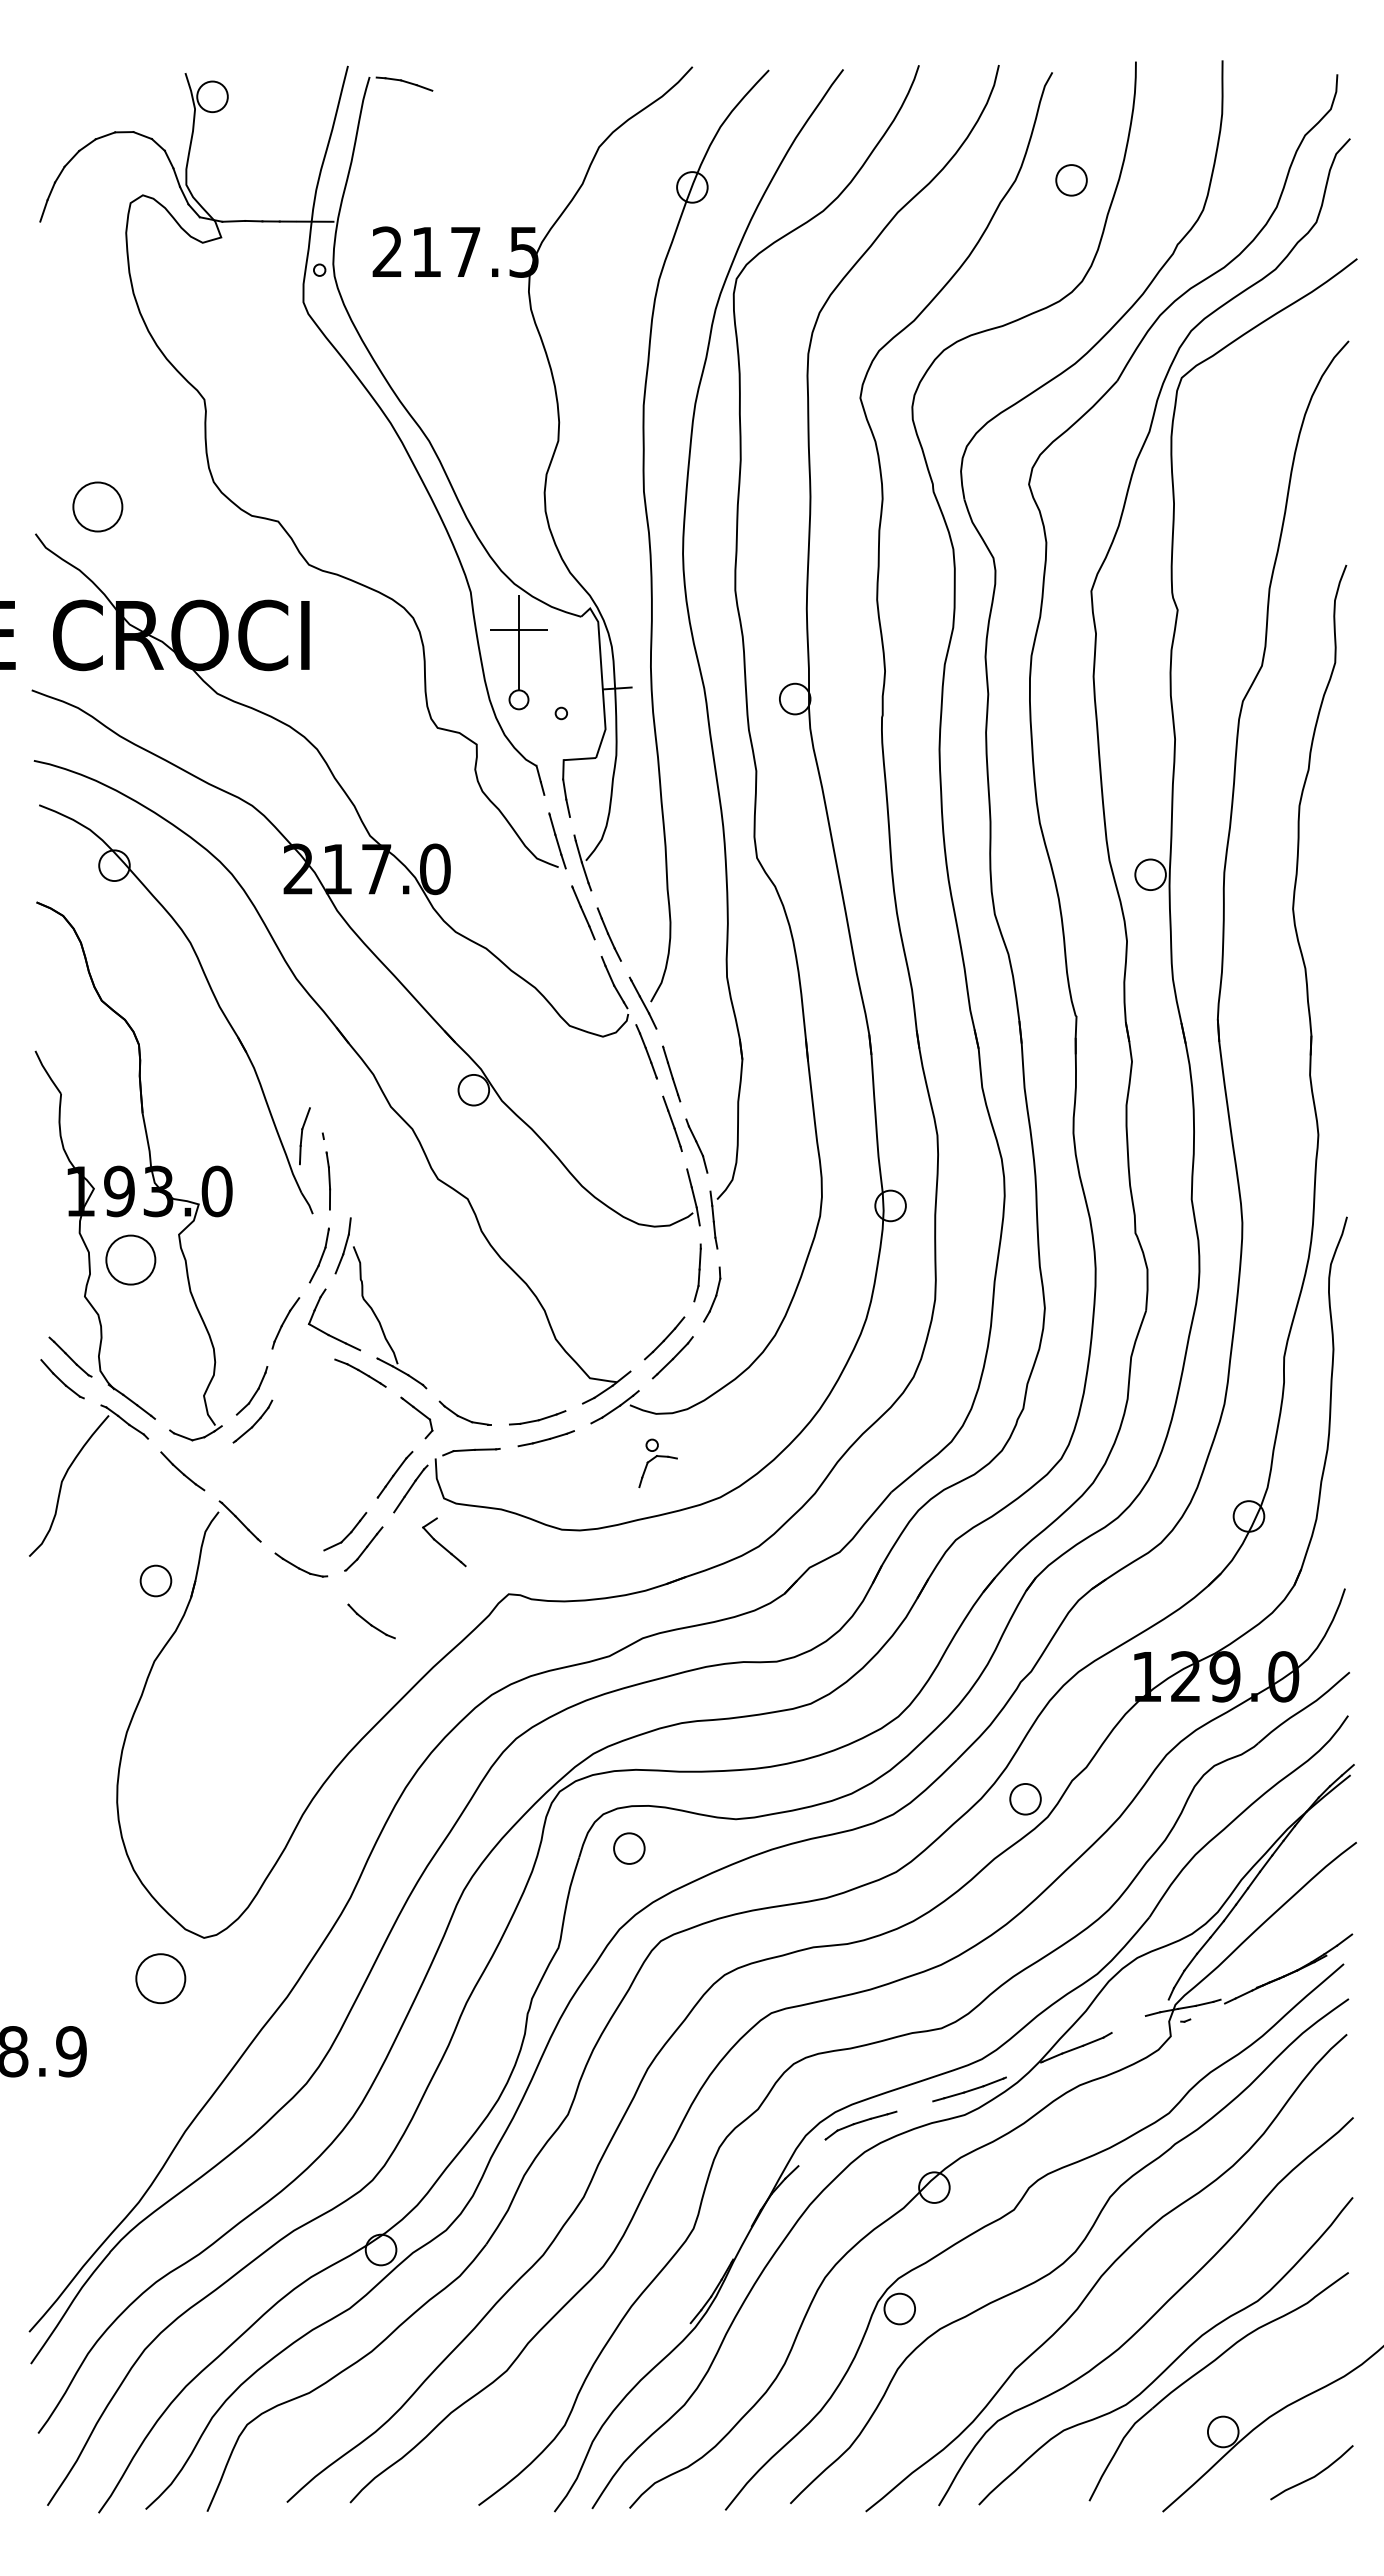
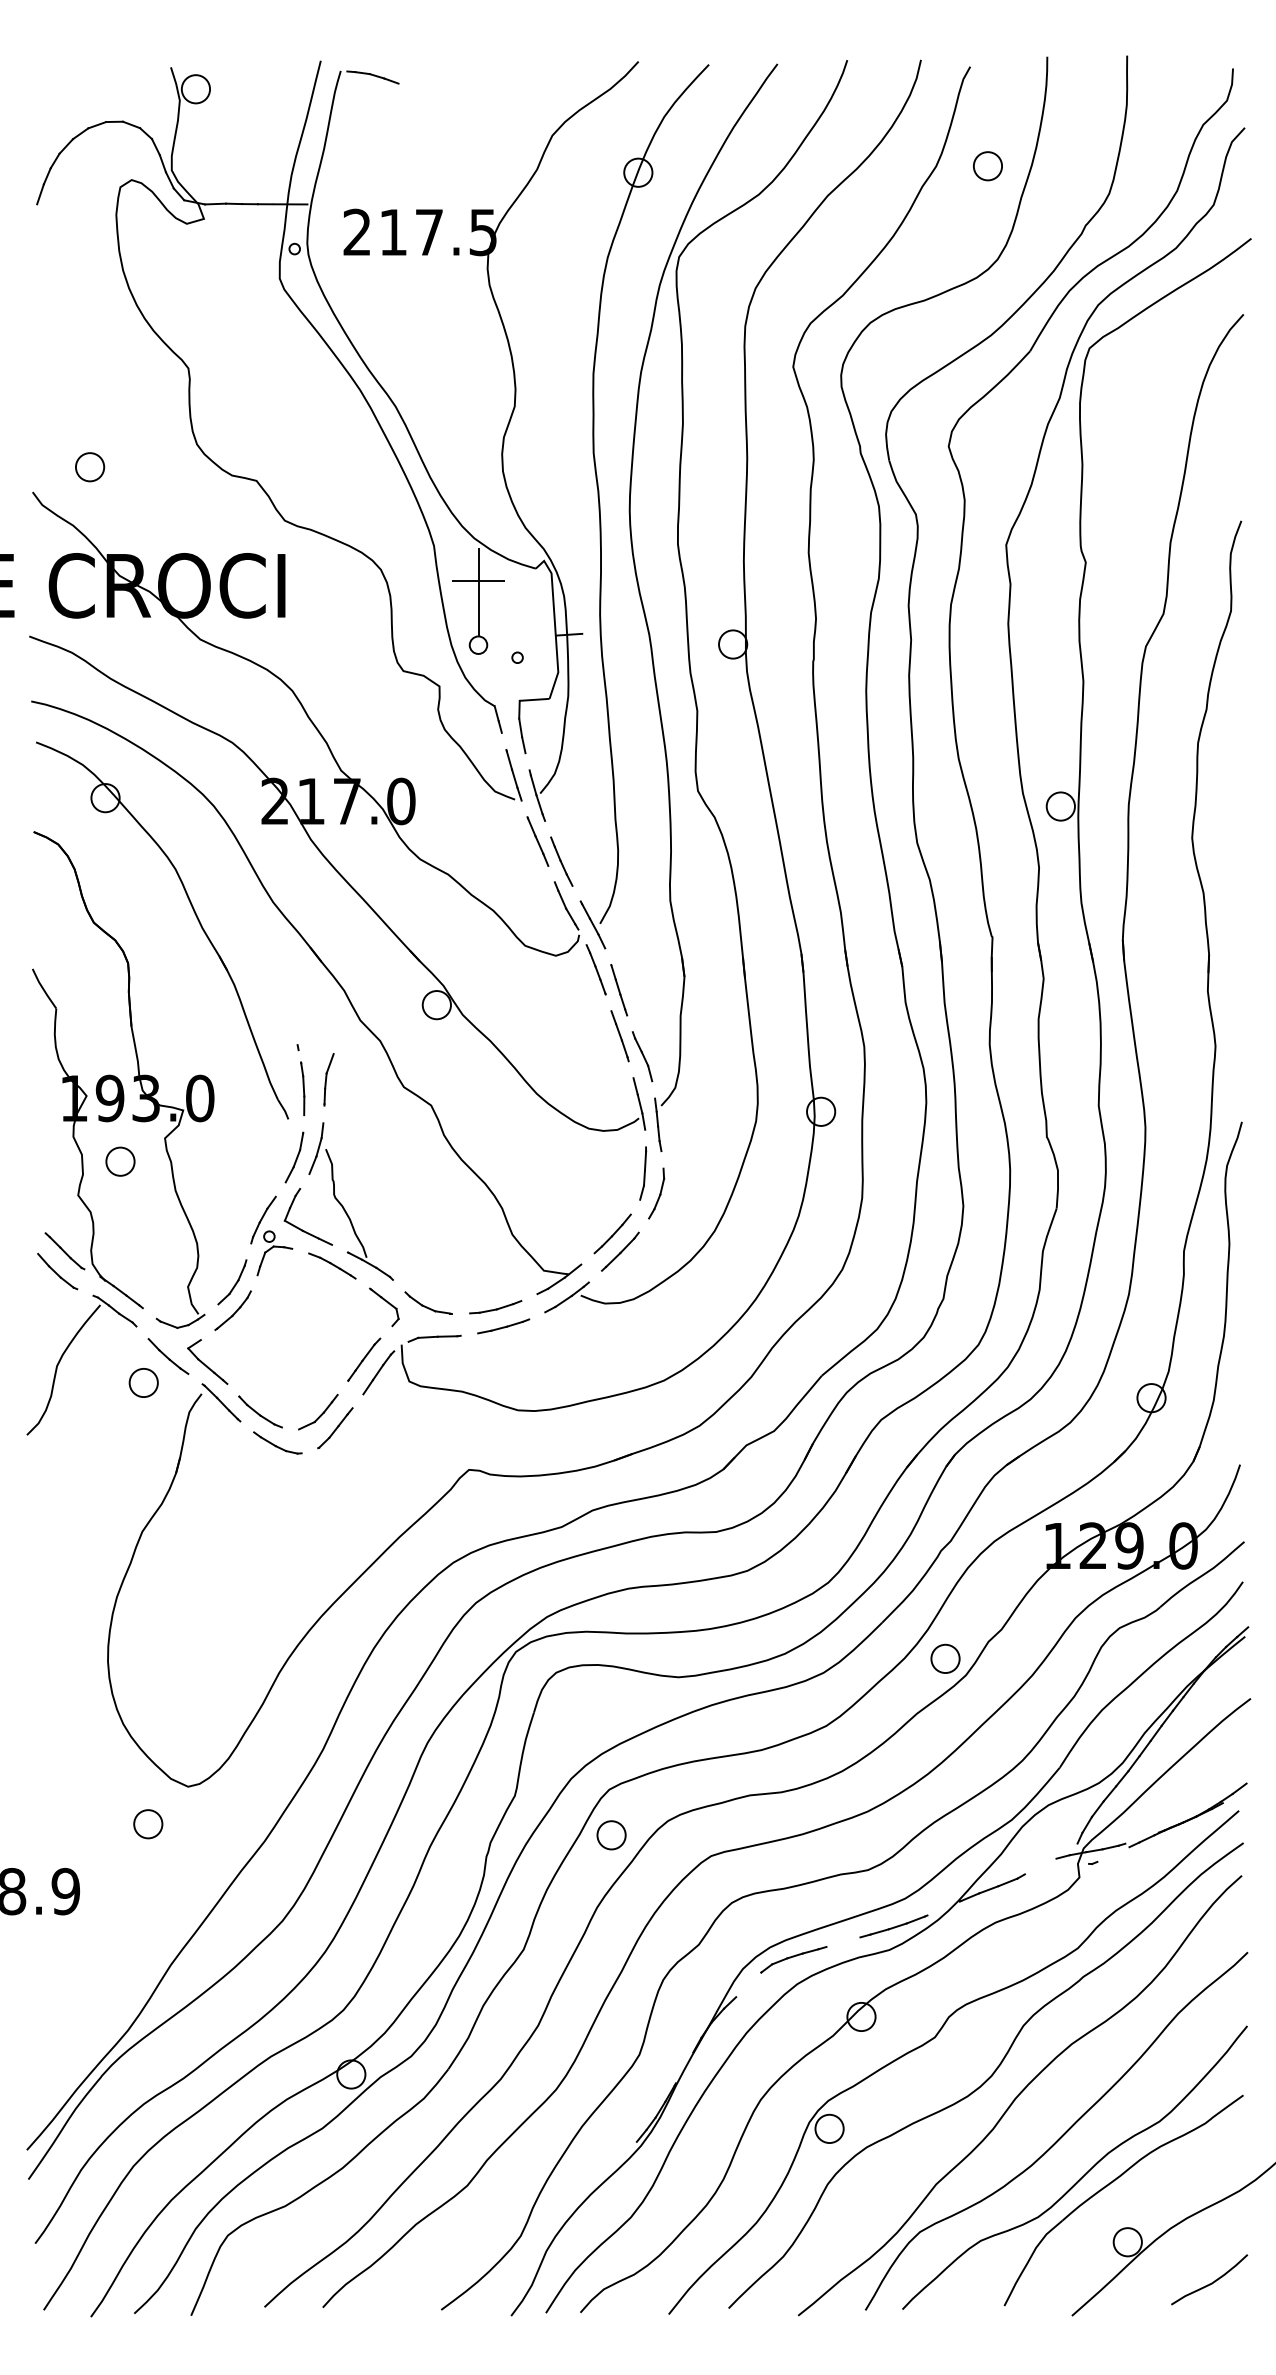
part: (97, 506) -> (89, 466), size x0.62
part: (304, 1136) -> (328, 1080), moved
part: (130, 1259) -> (120, 1161), size x0.62
part: (657, 1463) -> (274, 1253), moved
part: (444, 1542) -> (207, 1362), moved
part: (155, 1580) -> (143, 1382), moved
part: (371, 1621) -> (260, 1412), moved
part: (629, 1848) -> (611, 1835), moved
part: (160, 1978) -> (147, 1824), size x0.62

